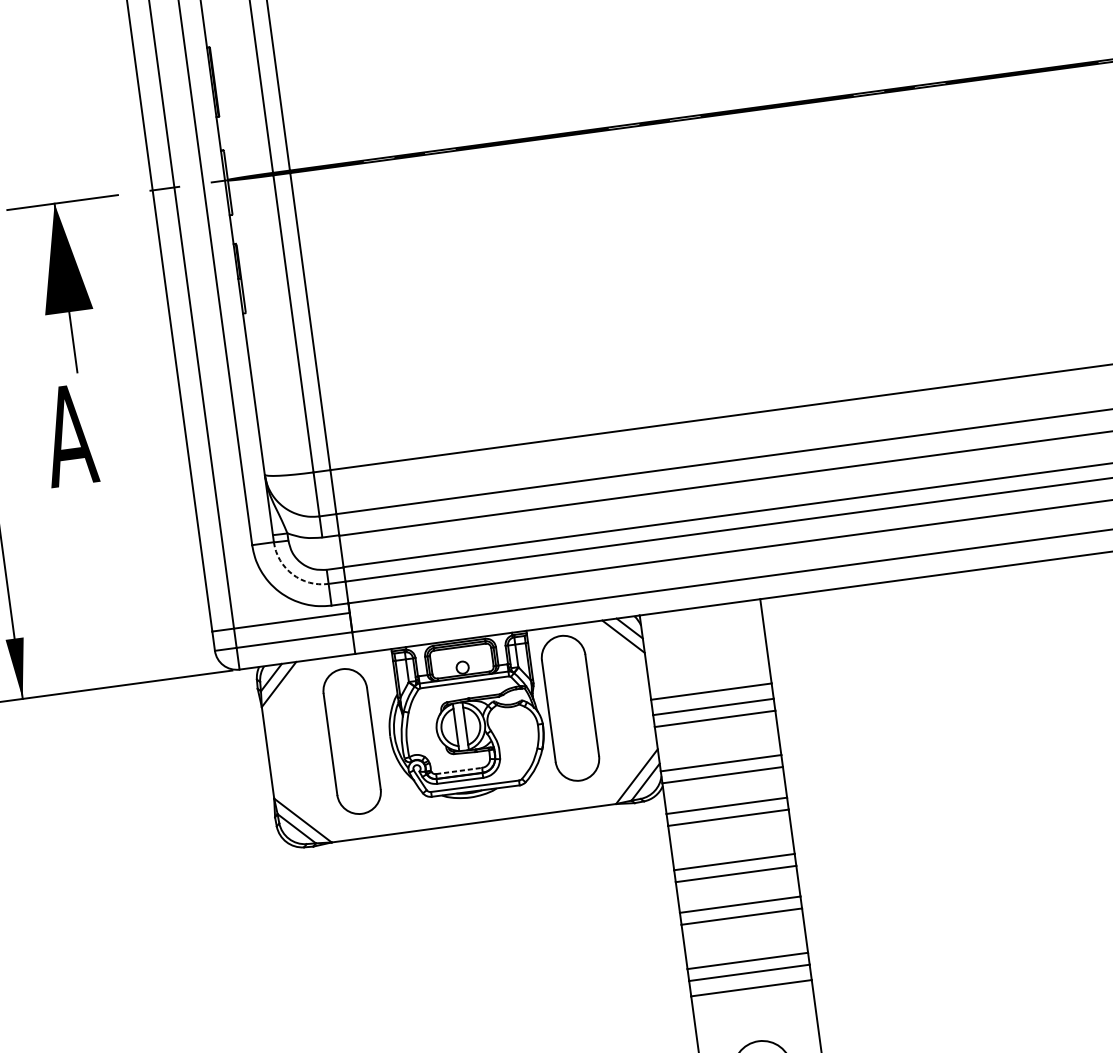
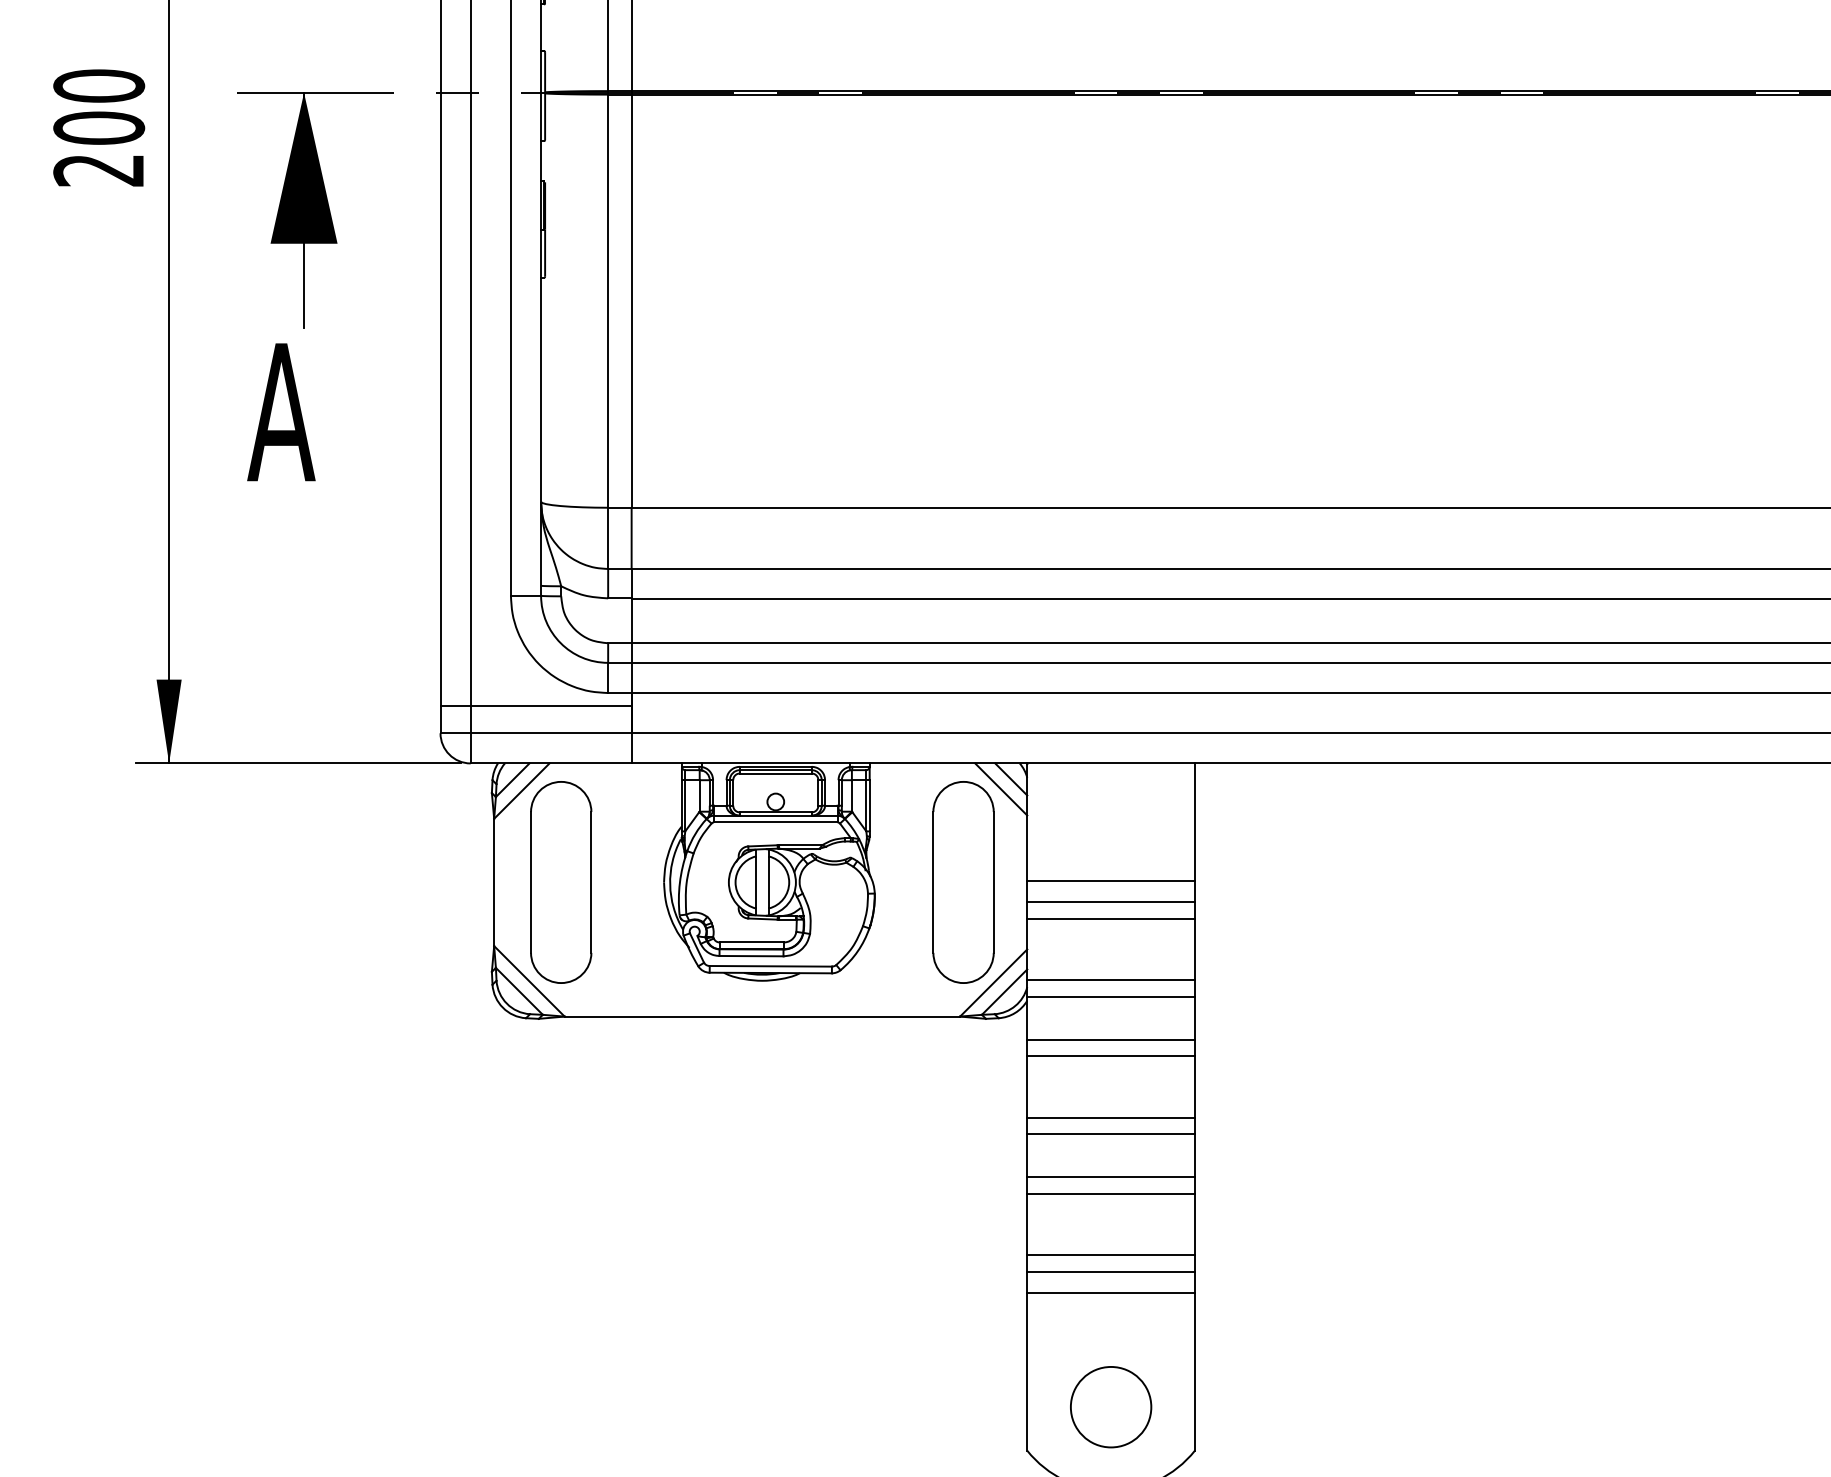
arc: (292, 574) -> (560, 643), dashed -> solid
part: (570, 708) -> (963, 882), moved
part: (352, 741) -> (561, 882), moved
line: (458, 771) -> (751, 942), dashed -> solid

